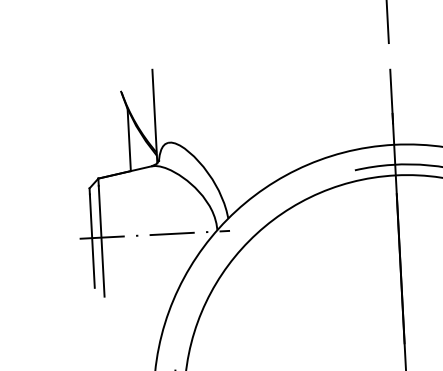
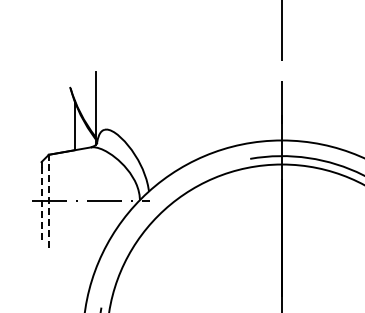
line: (92, 241) -> (41, 203), solid -> dashed
line: (101, 241) -> (48, 204), solid -> dashed

